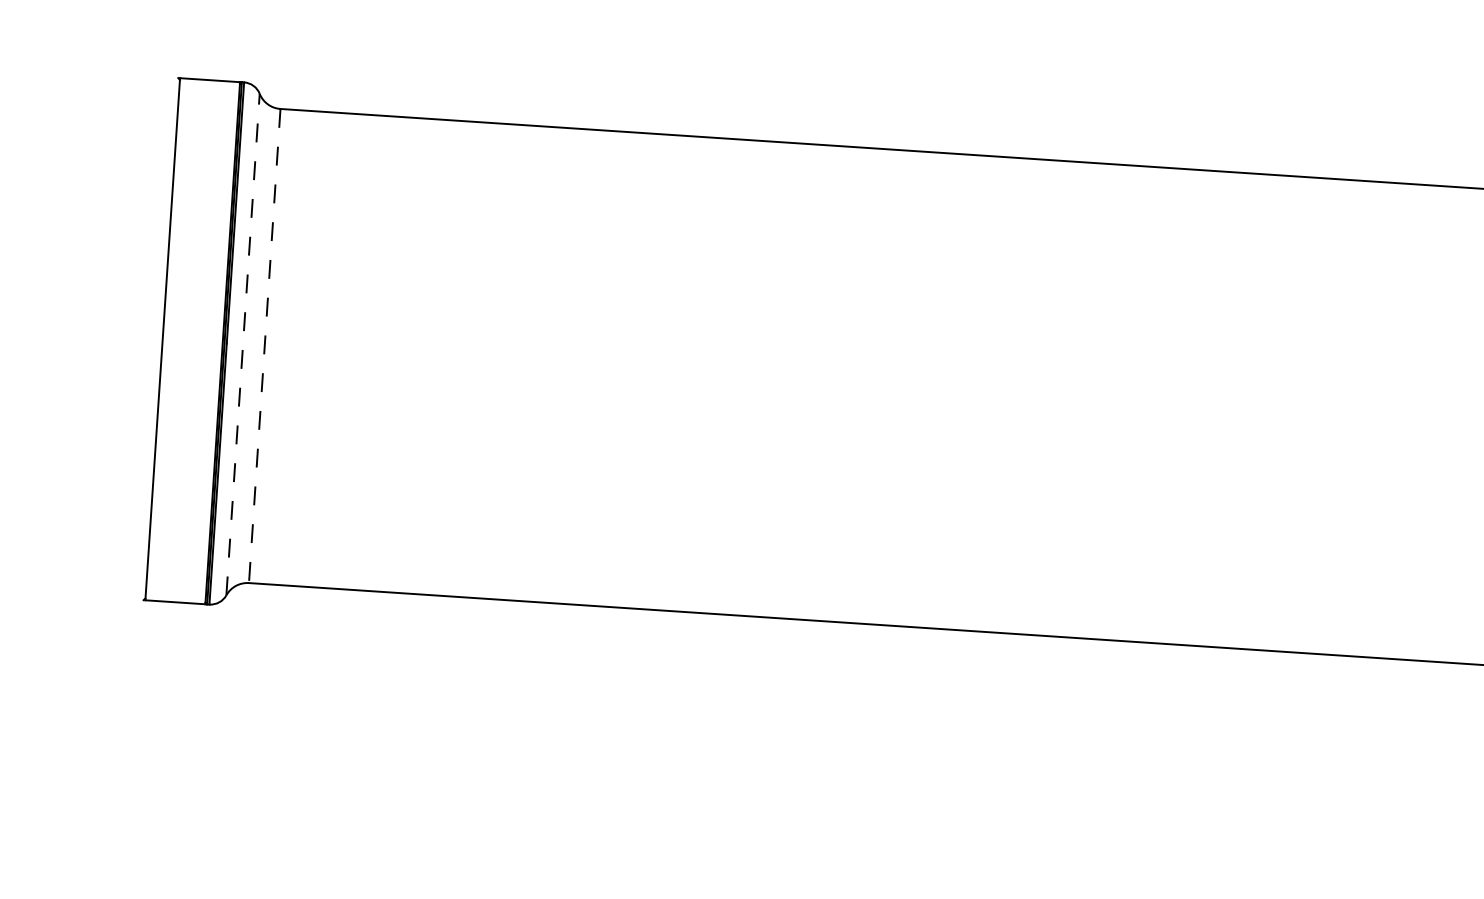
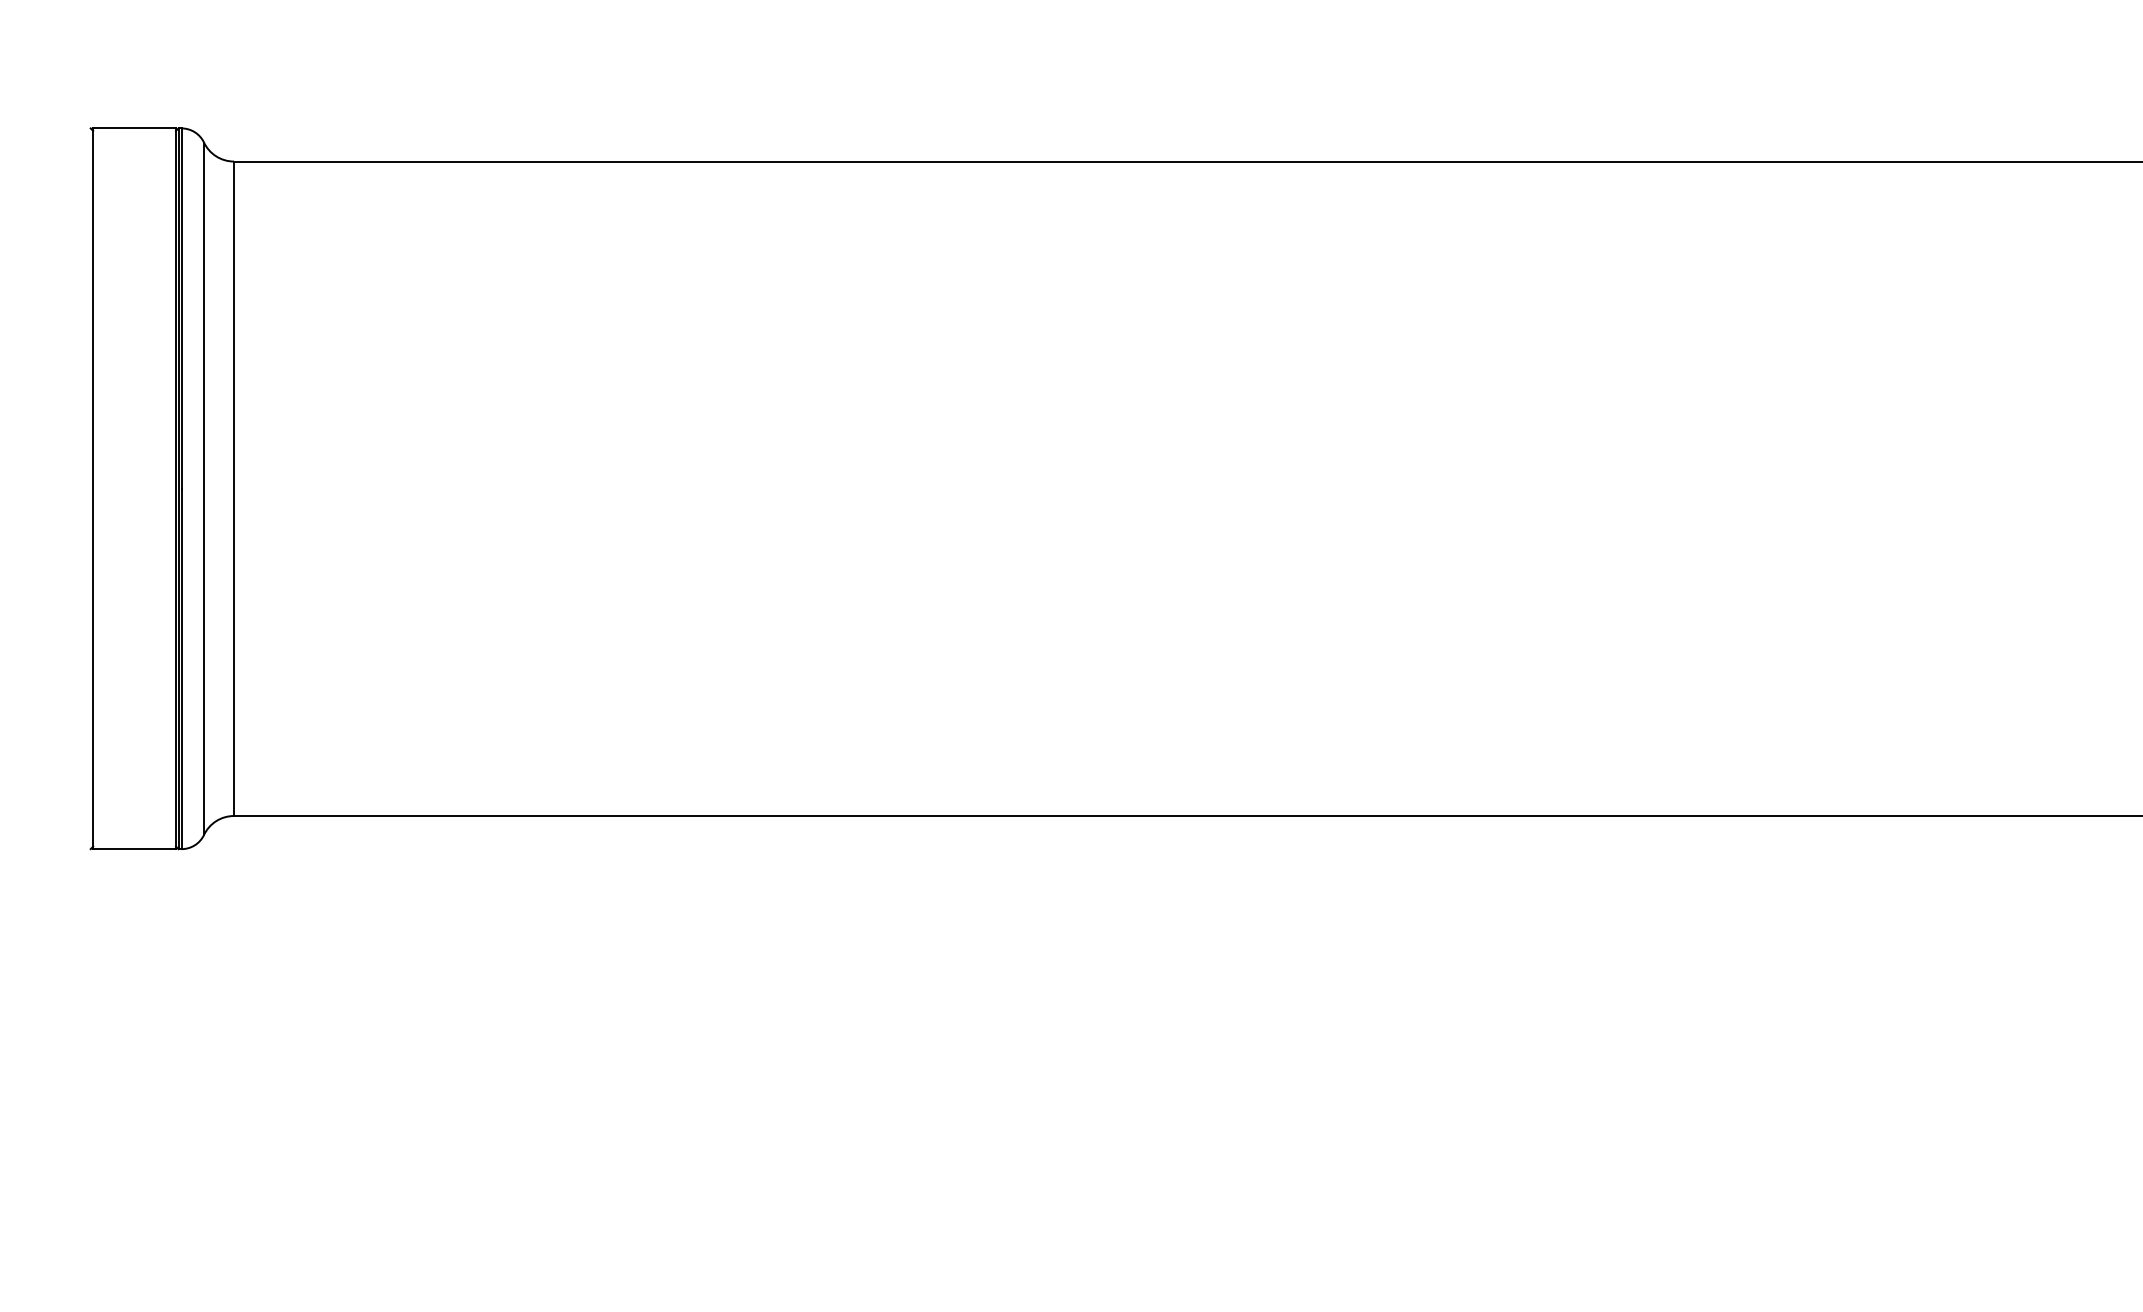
line: (243, 344) -> (204, 488), dashed -> solid
line: (265, 346) -> (234, 489), dashed -> solid

